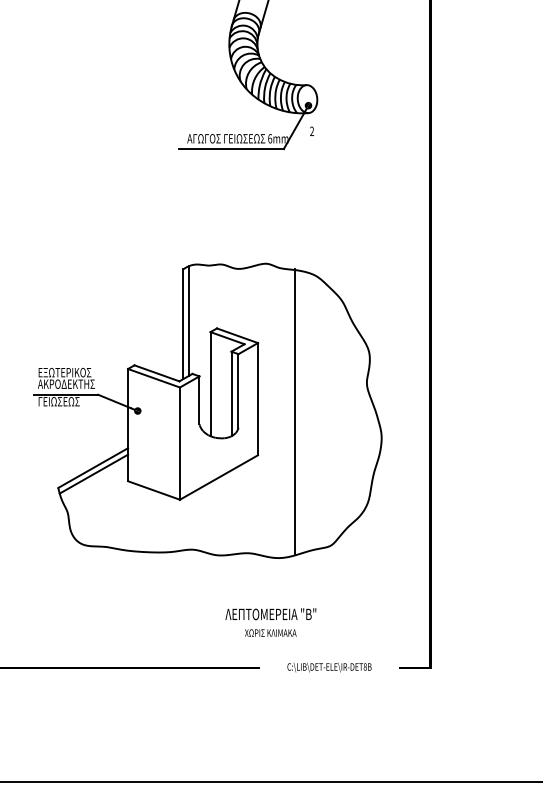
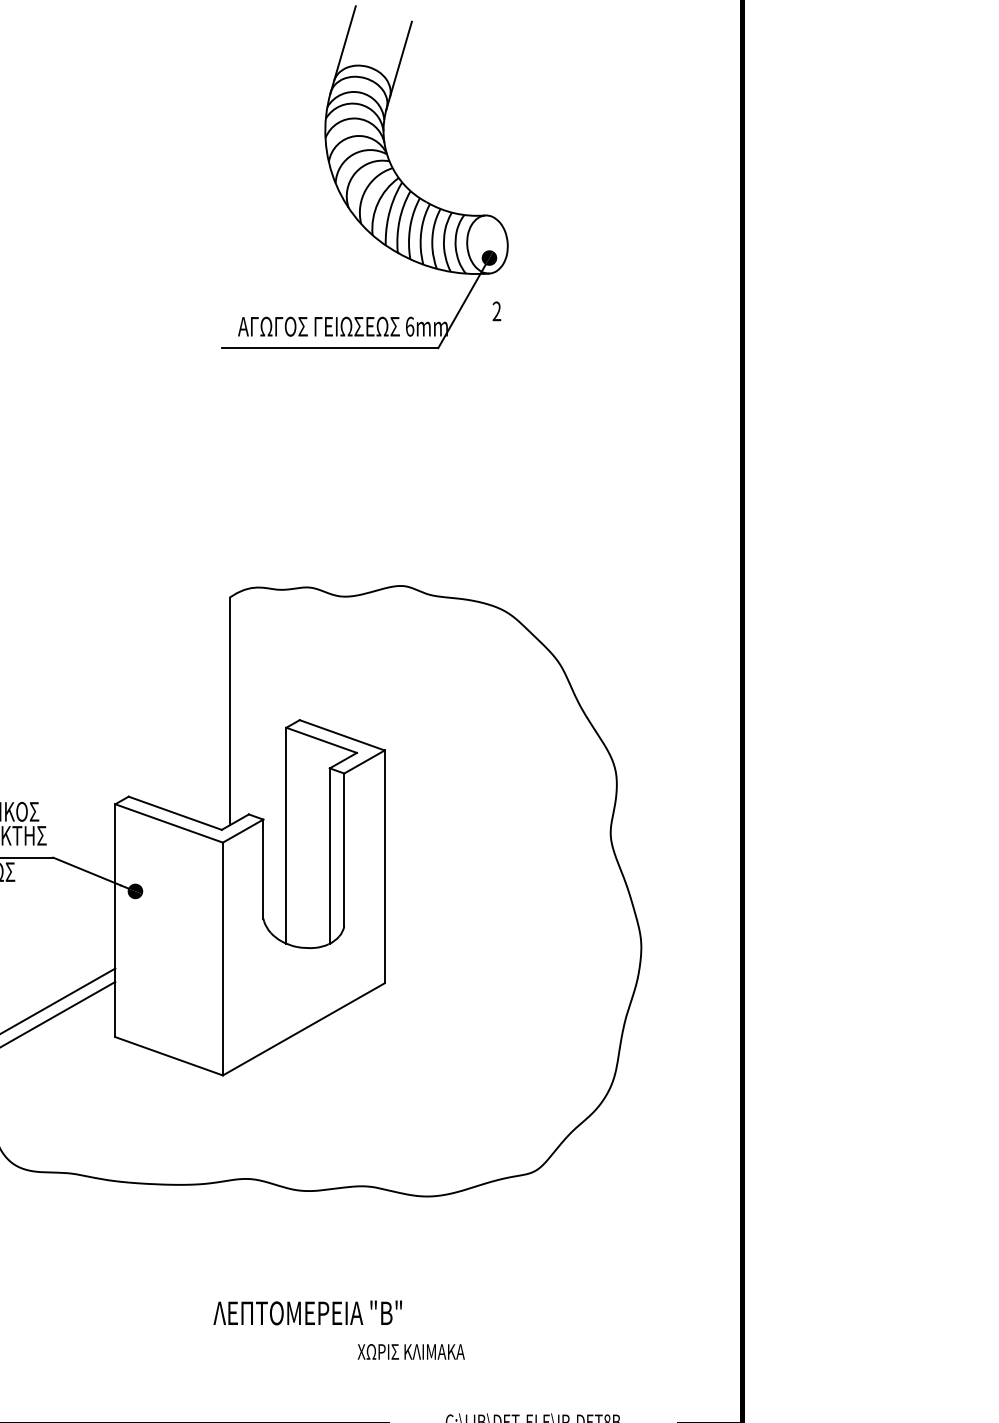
line: (188, 321) -> (240, 705), removed
line: (295, 412) -> (462, 894), removed
text: (270, 614) -> (307, 1313), moved

